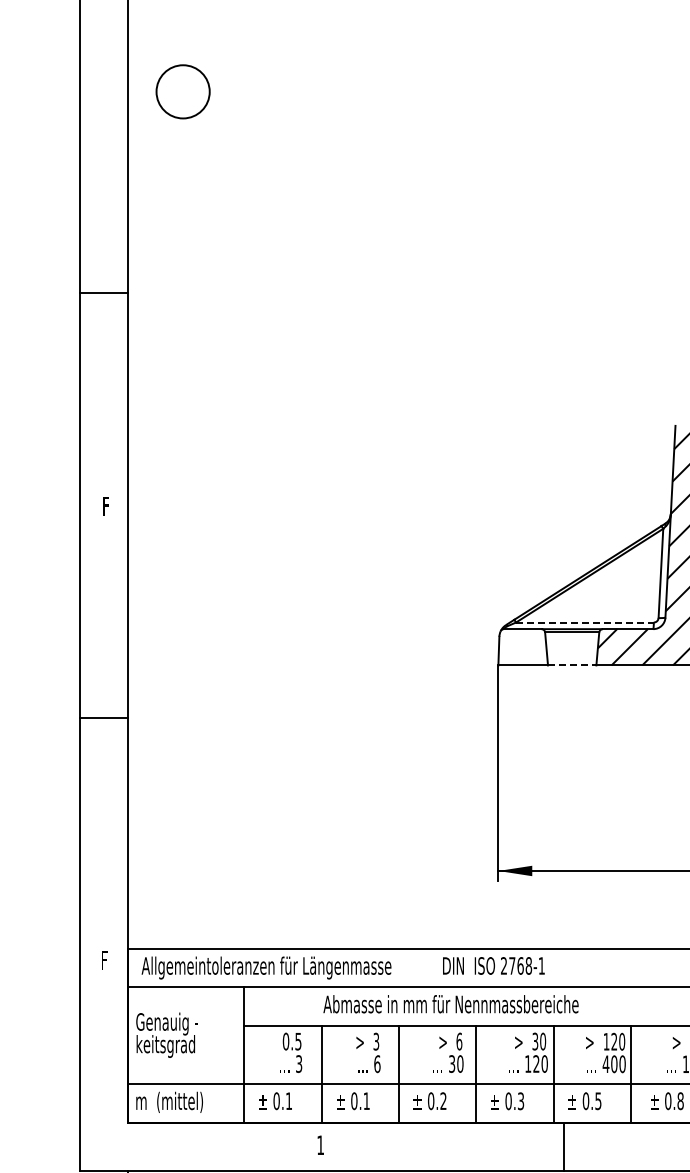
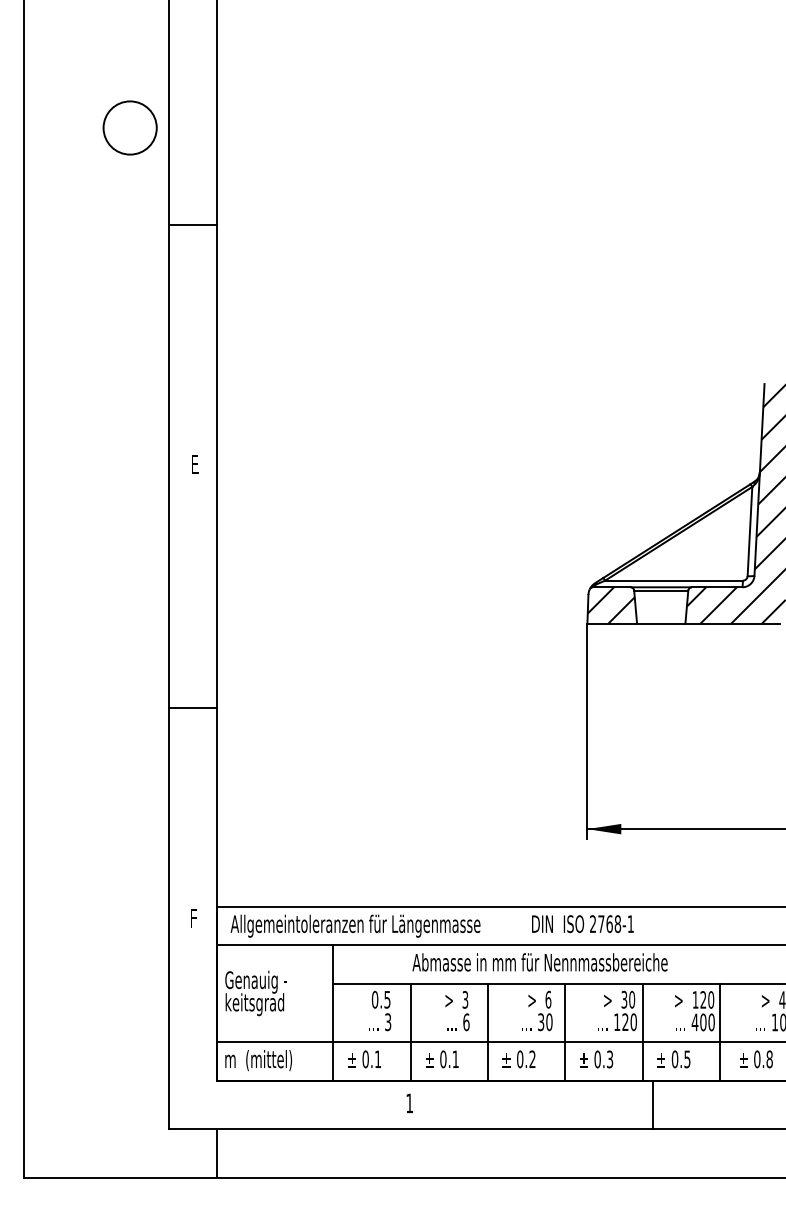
circle: (182, 91) -> (129, 127), moved
line: (103, 292) -> (192, 224), moved
text: (106, 507) -> (195, 465), F -> E
line: (584, 622) -> (673, 580), dashed -> solid
hatch: (521, 647) -> (610, 605), added
line: (572, 665) -> (661, 623), dashed -> solid
line: (103, 718) -> (192, 708), moved

